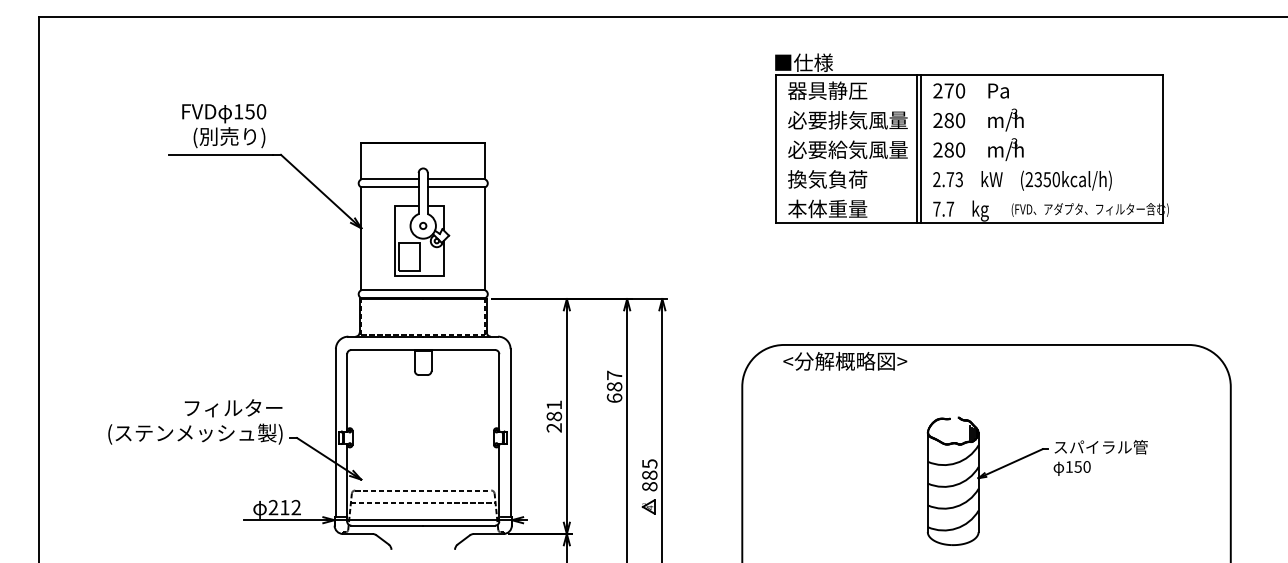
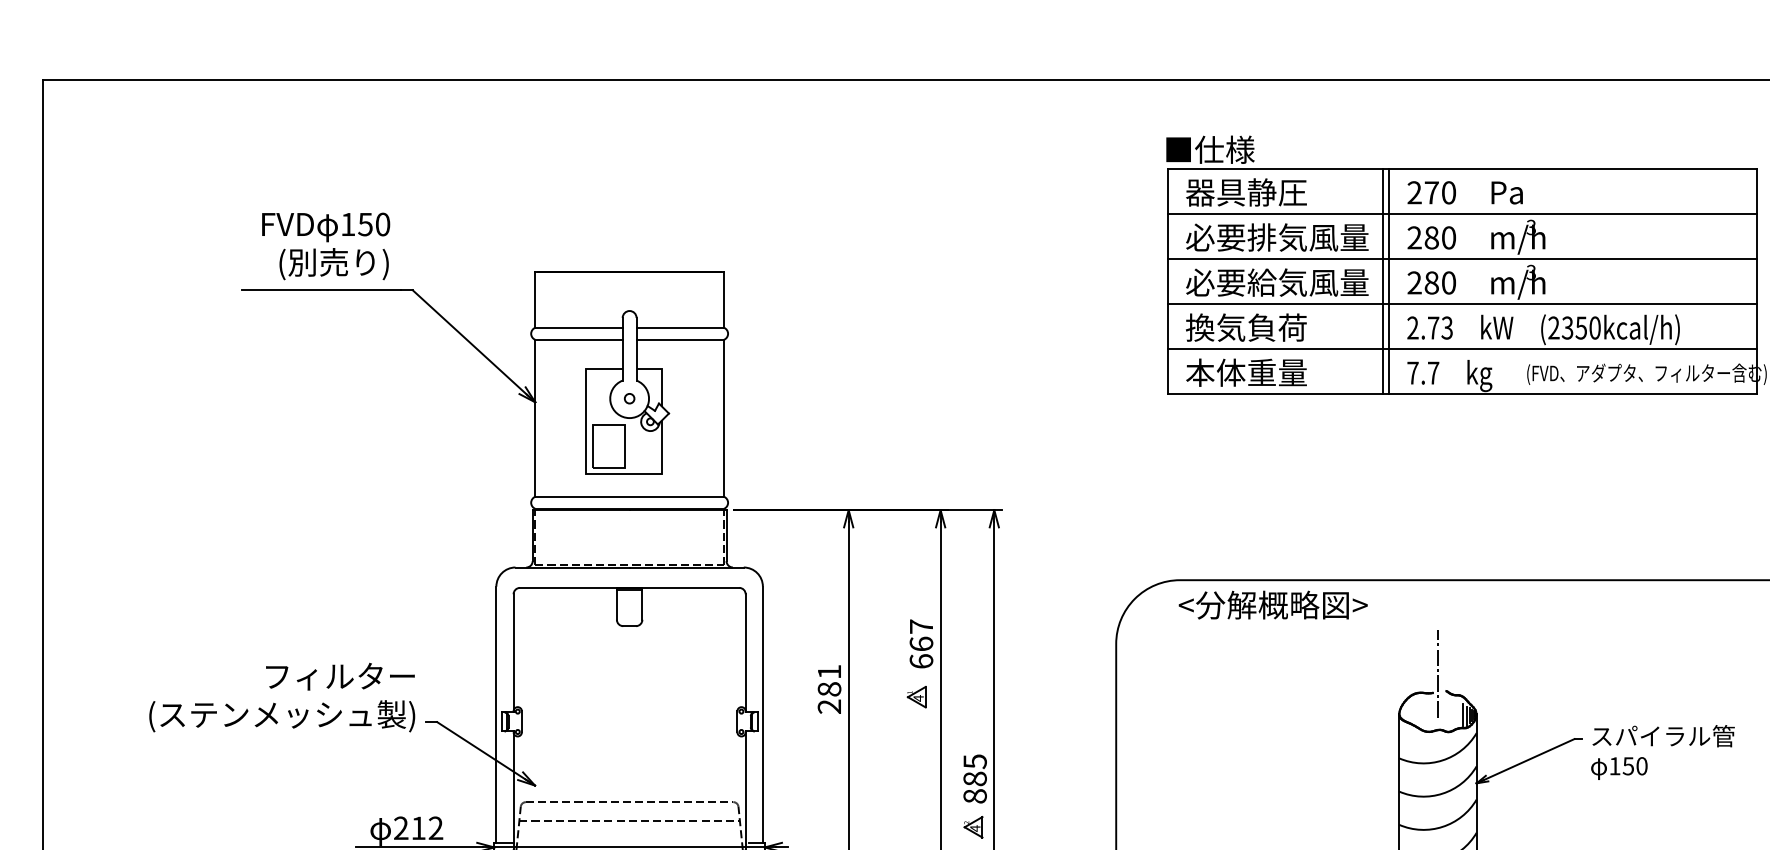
line: (969, 104) -> (1462, 213), added
line: (969, 134) -> (1462, 259), added
line: (969, 163) -> (1462, 303), added
line: (969, 193) -> (1462, 349), added
text: (614, 386) -> (921, 643), 687 -> 667
line: (953, 406) -> (1438, 674), added
part: (611, 421) -> (916, 696), added

